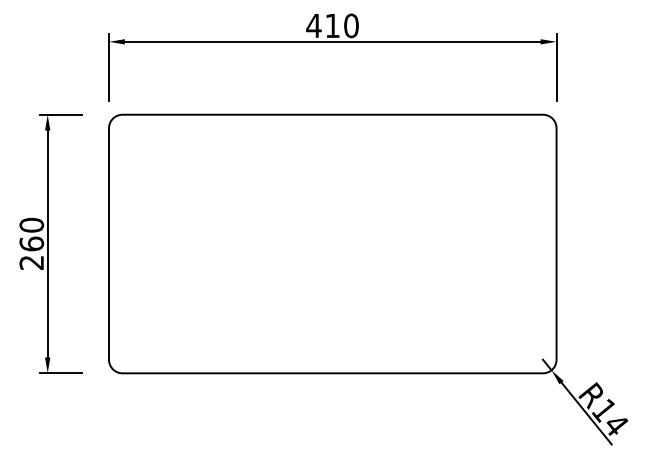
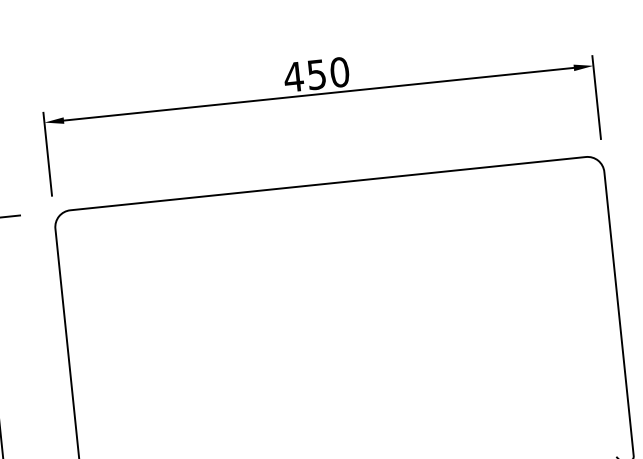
text: (332, 26) -> (316, 75), 410 -> 450

